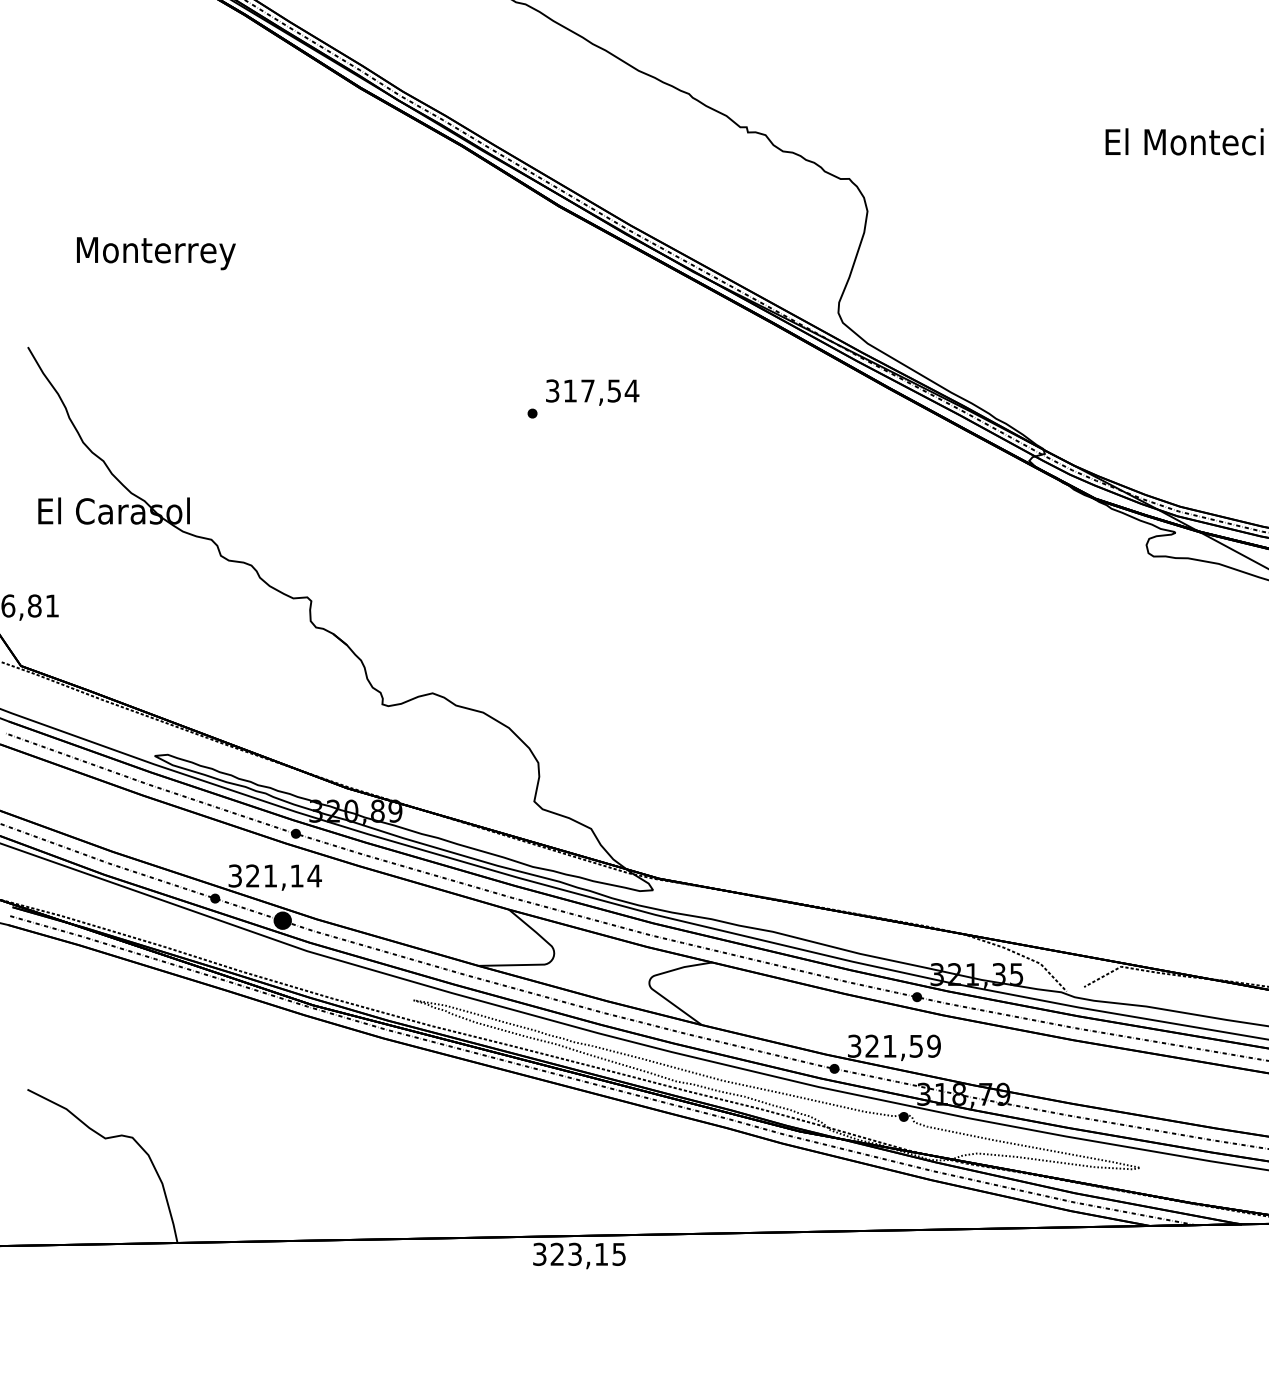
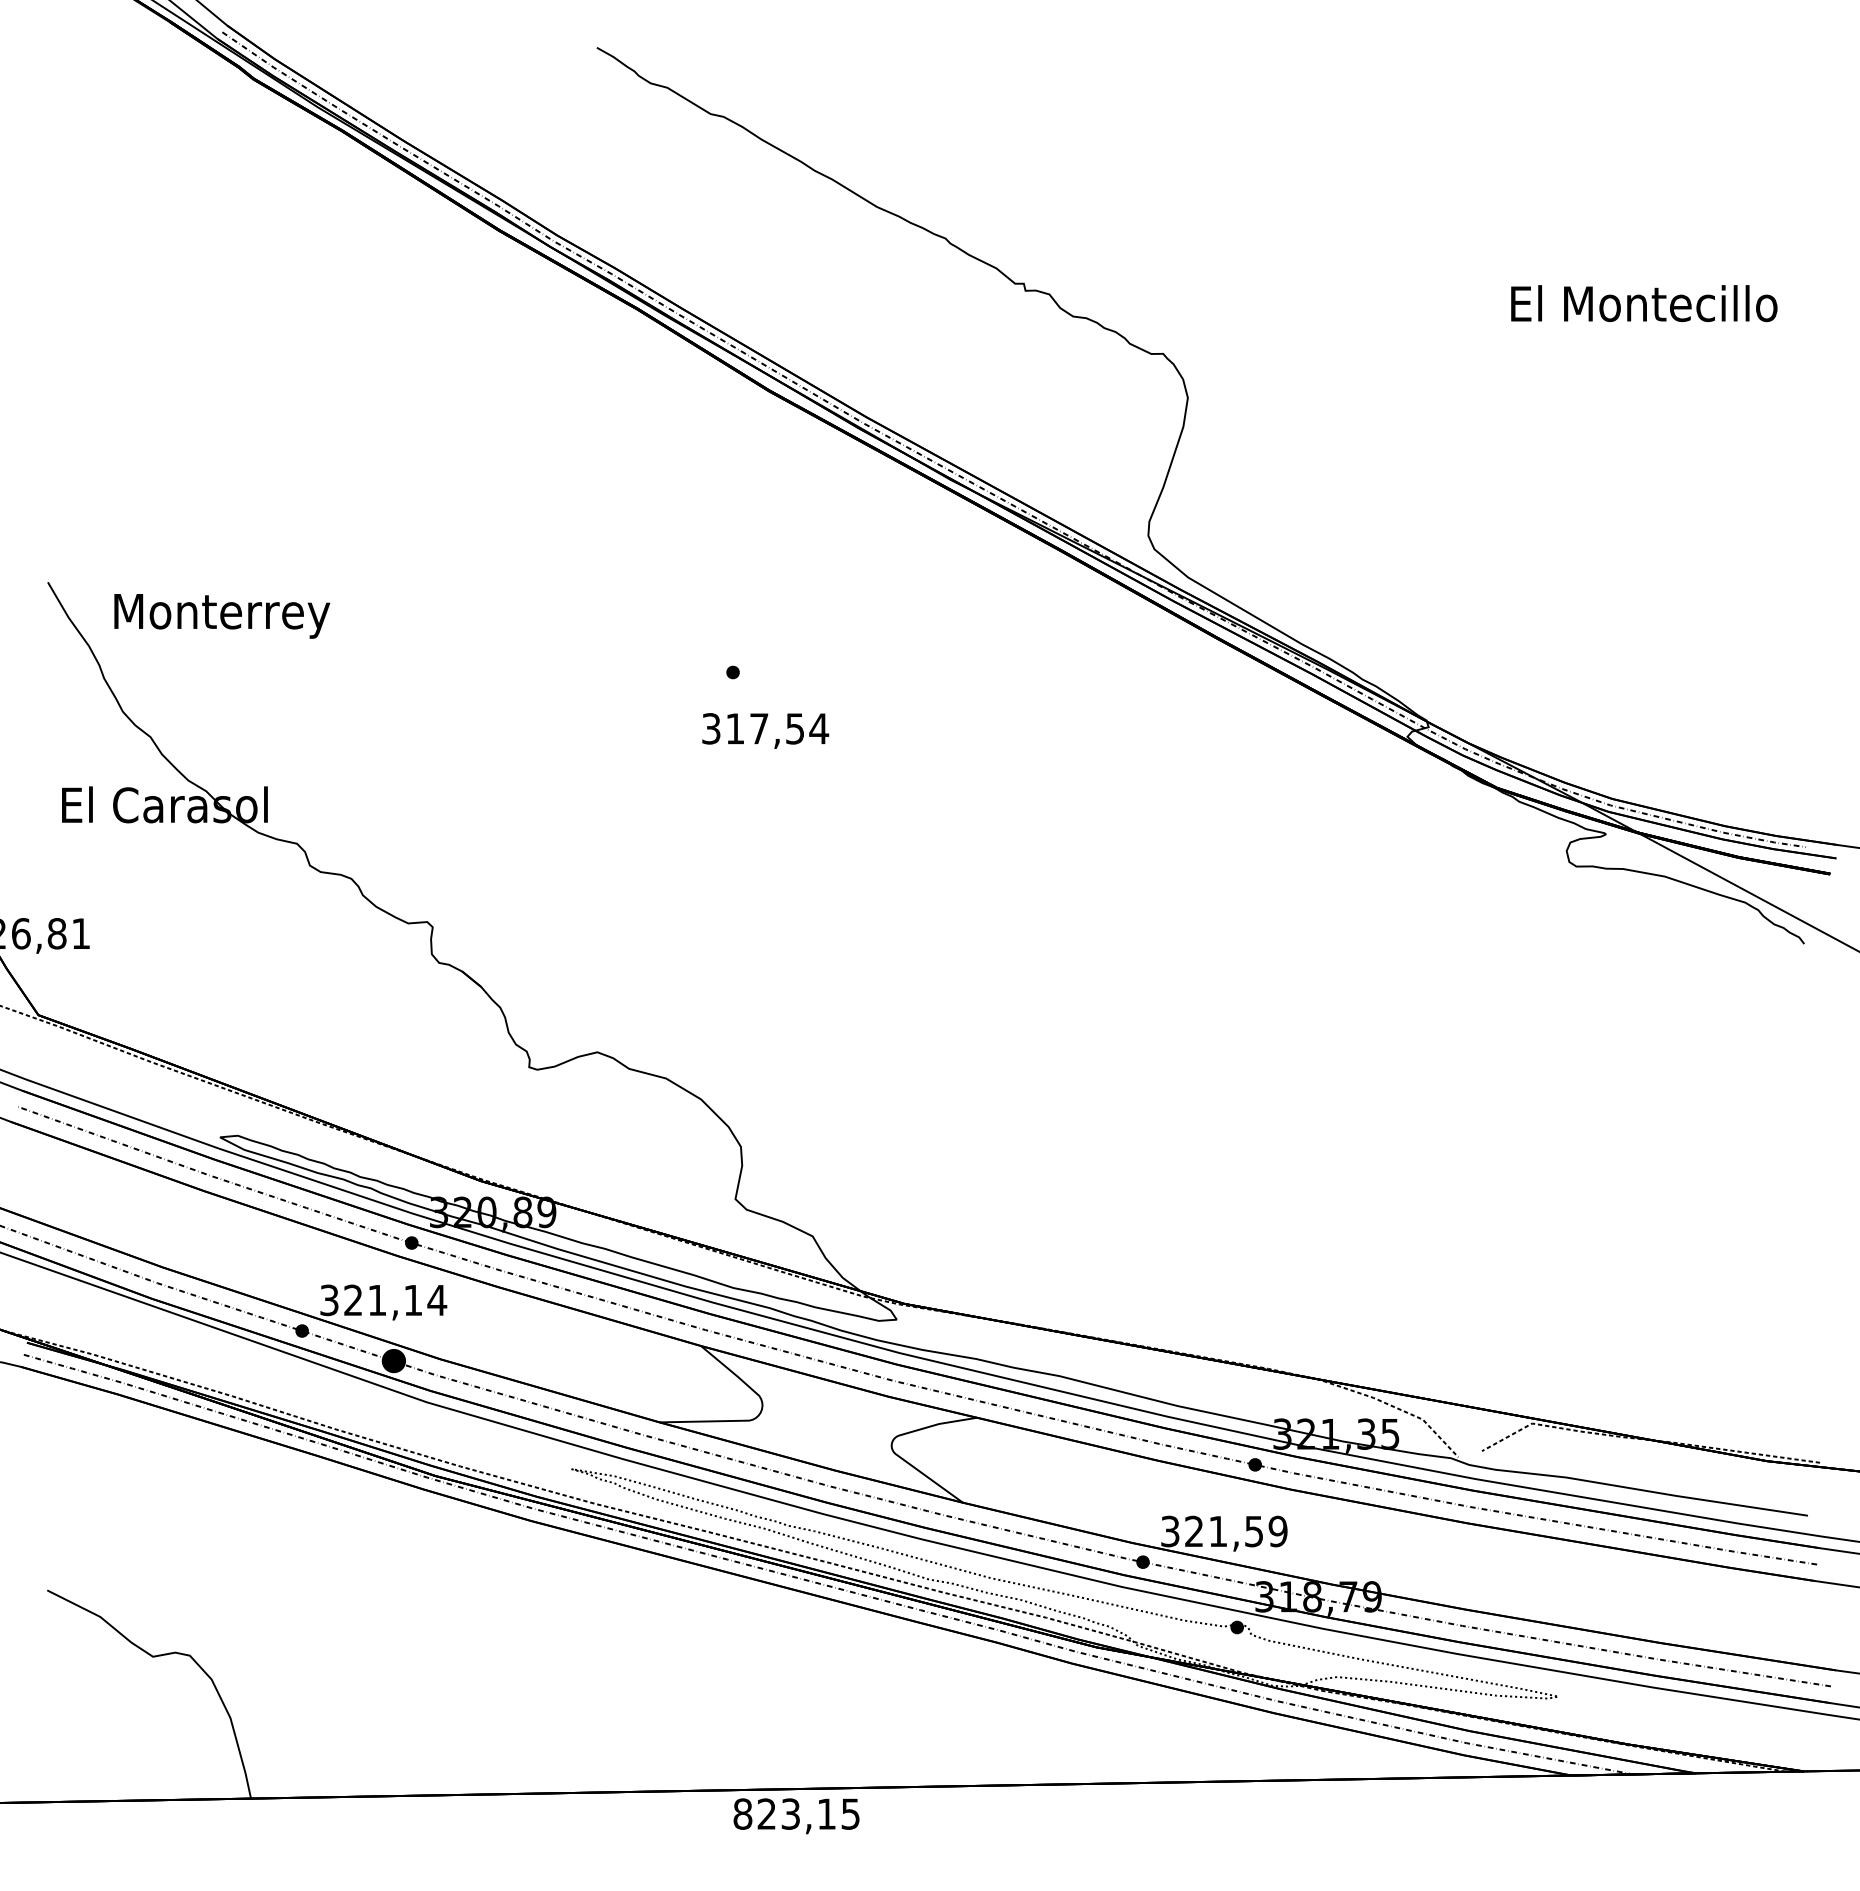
text: (156, 253) -> (222, 616), moved
text: (592, 392) -> (765, 730), moved
text: (539, 1253) -> (742, 1813), 323,15 -> 823,15

